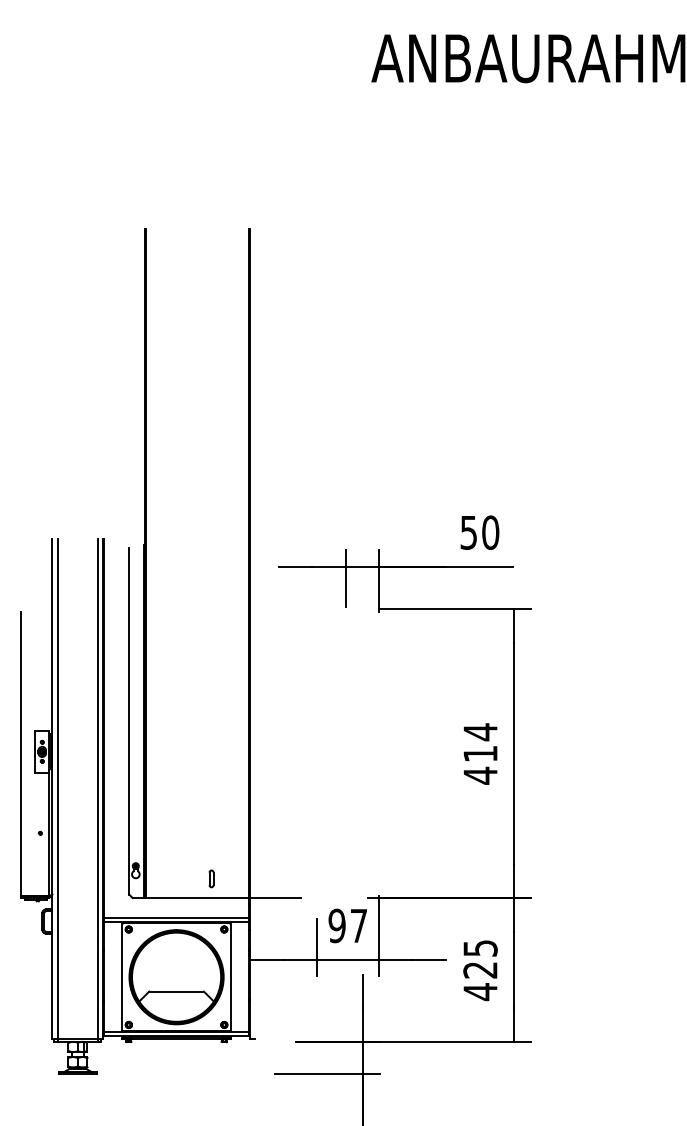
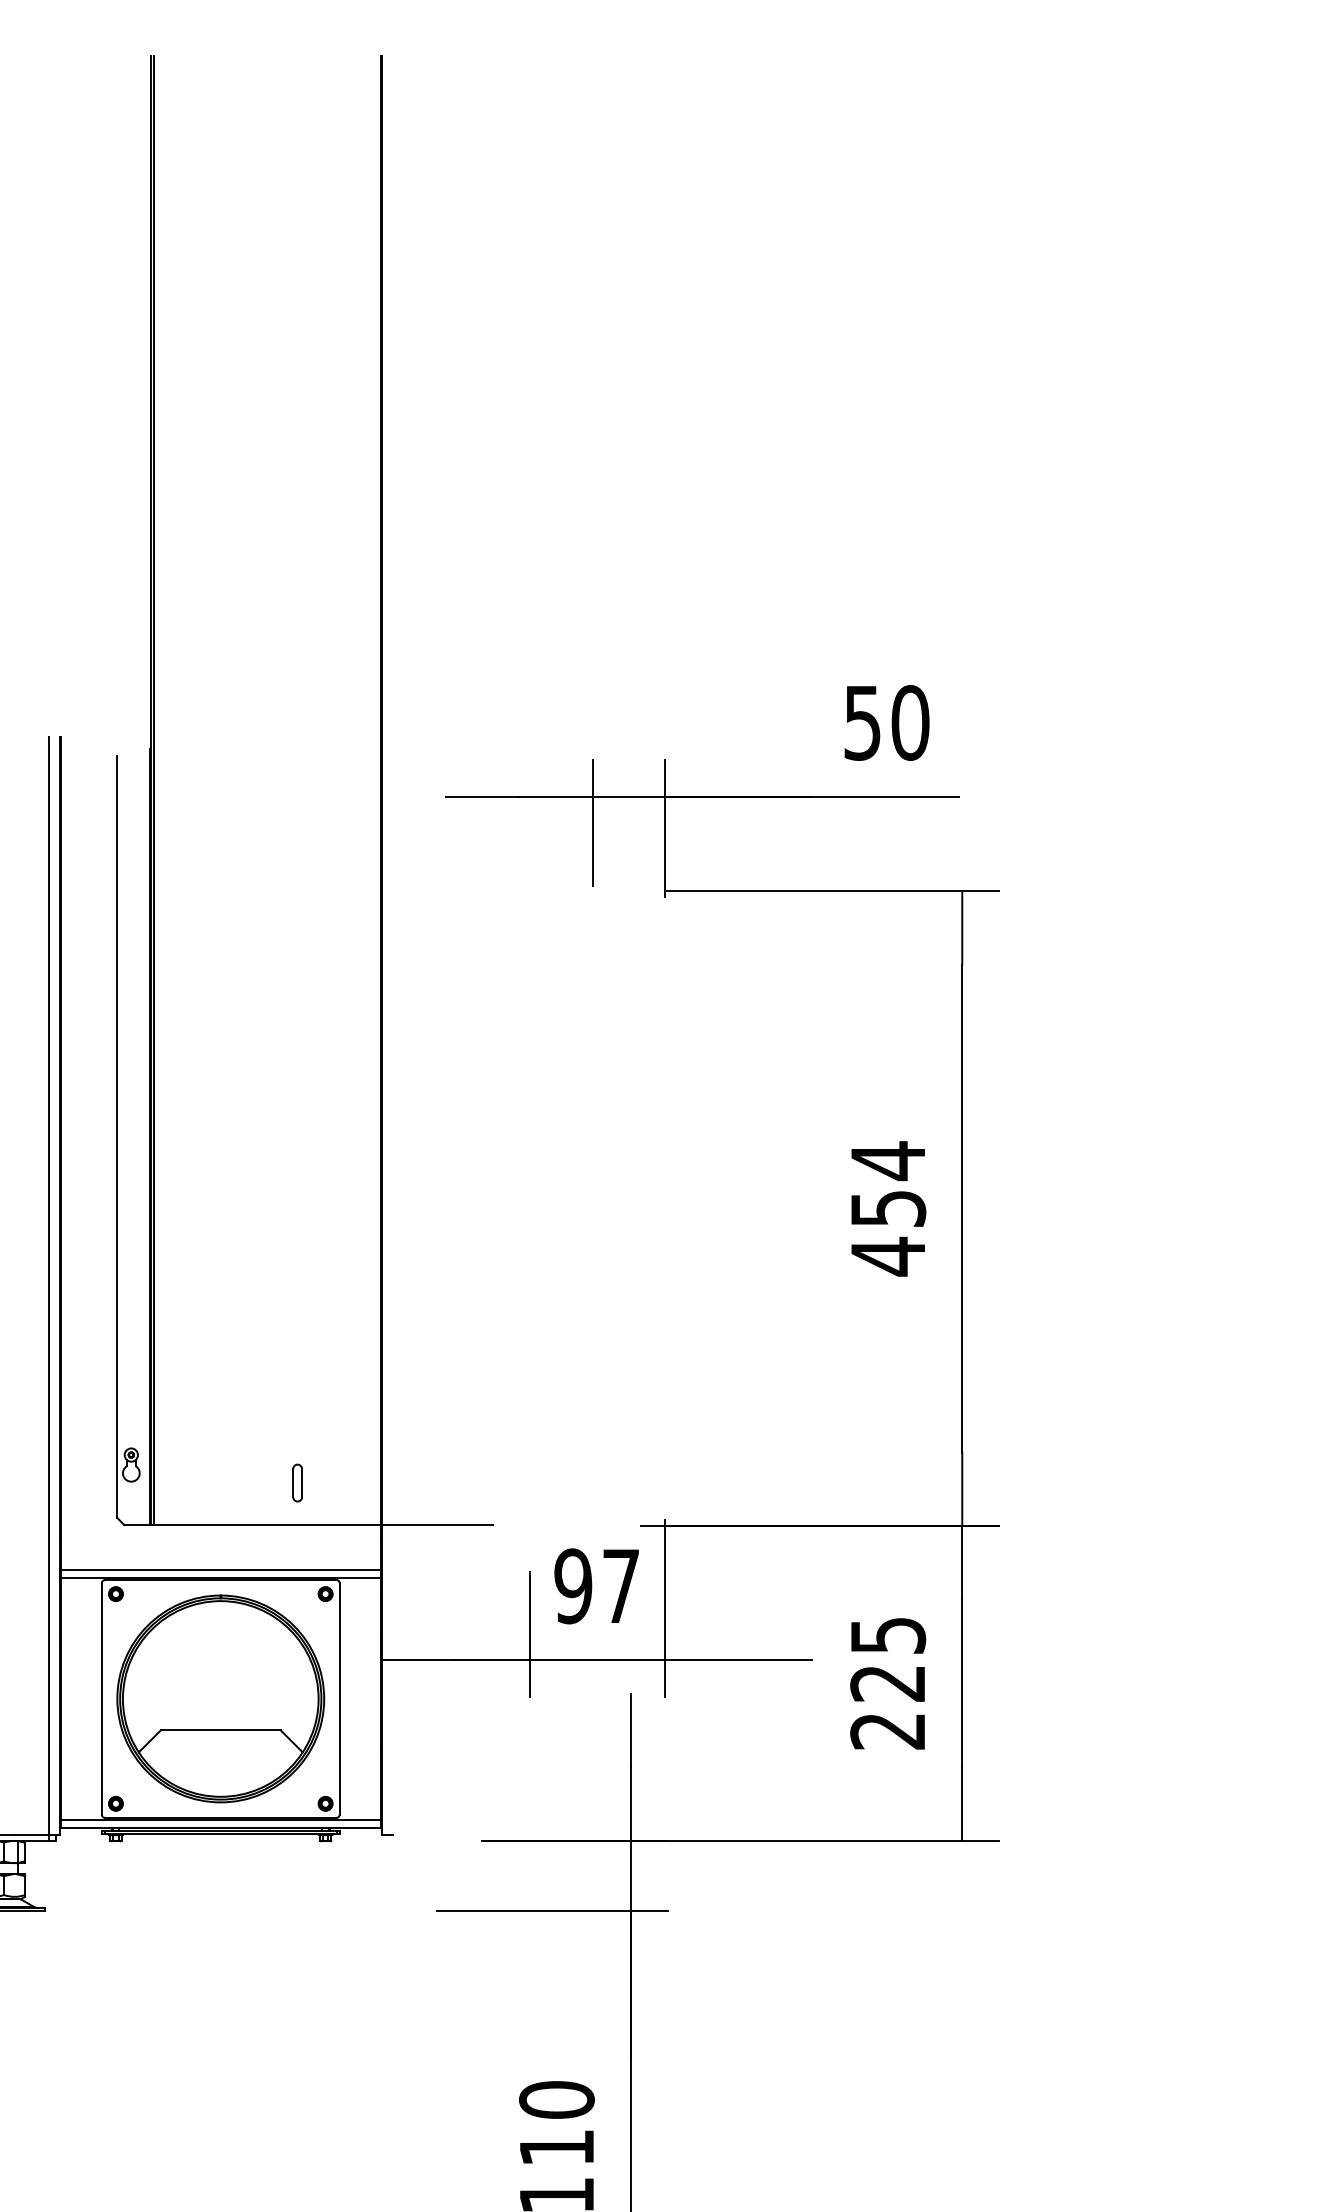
text: (480, 754) -> (888, 1209), 414 -> 454
text: (480, 992) -> (888, 1732), 425 -> 225

